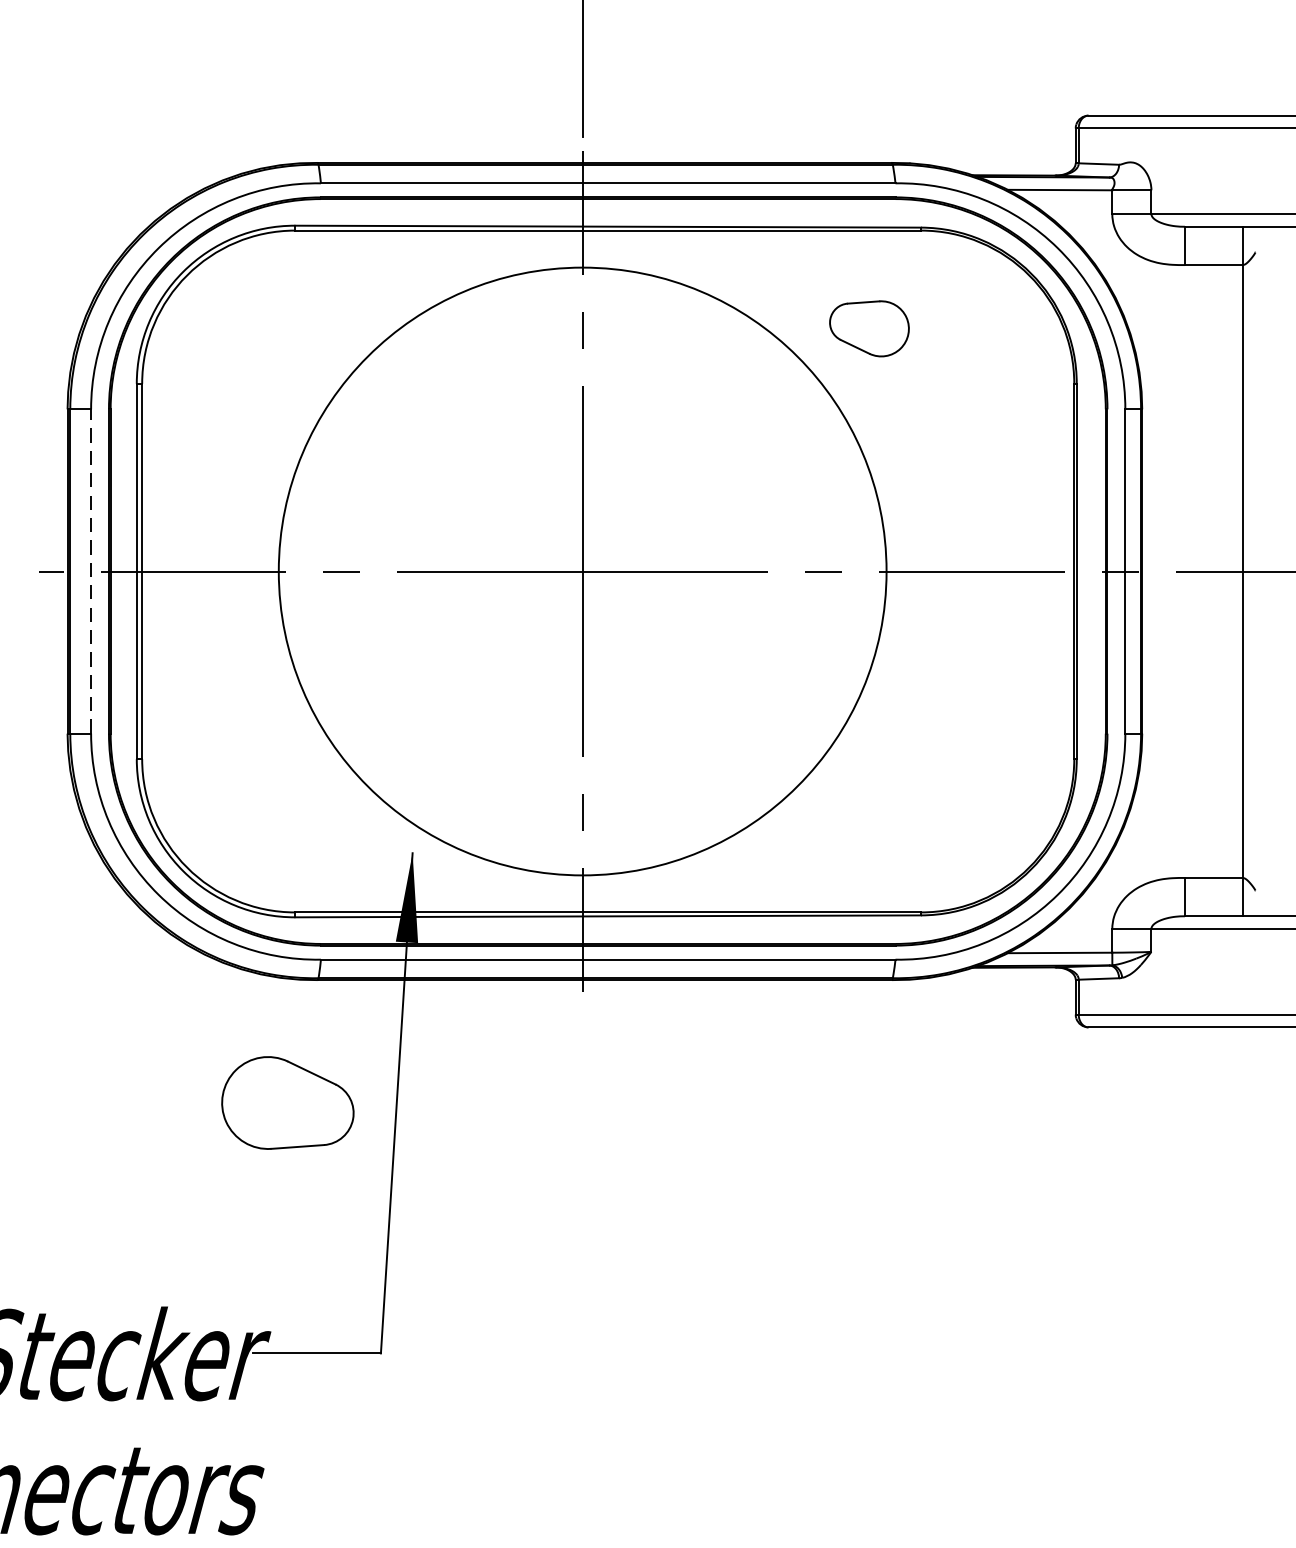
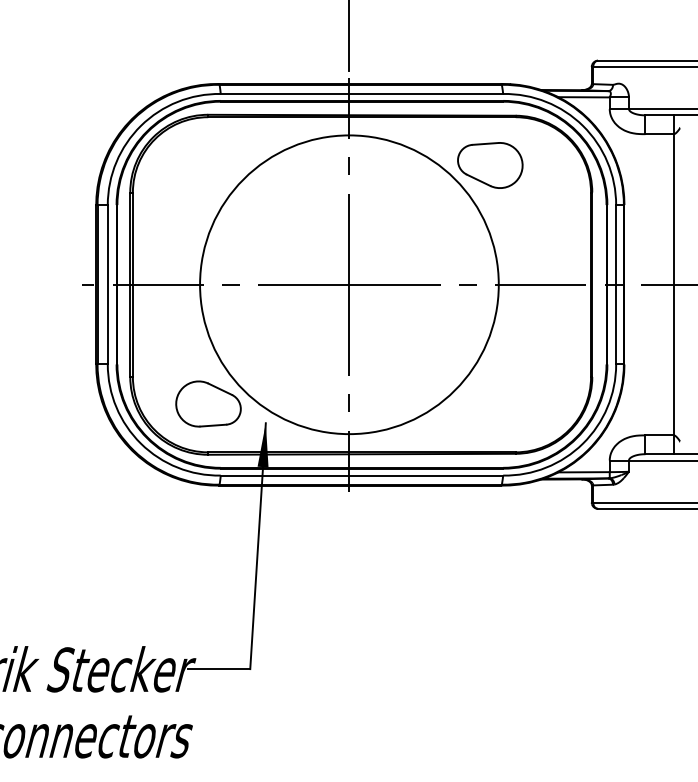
part: (869, 328) -> (490, 165), size x1.67
line: (90, 570) -> (107, 284), dashed -> solid
part: (287, 1101) -> (208, 403), moved

